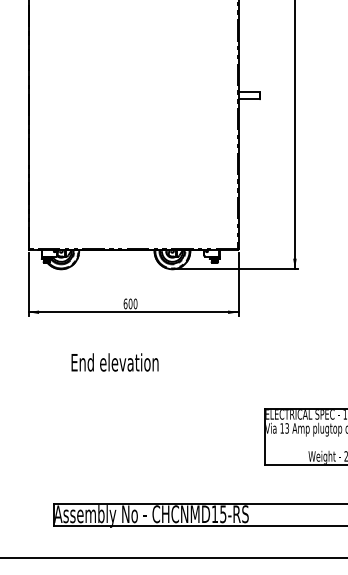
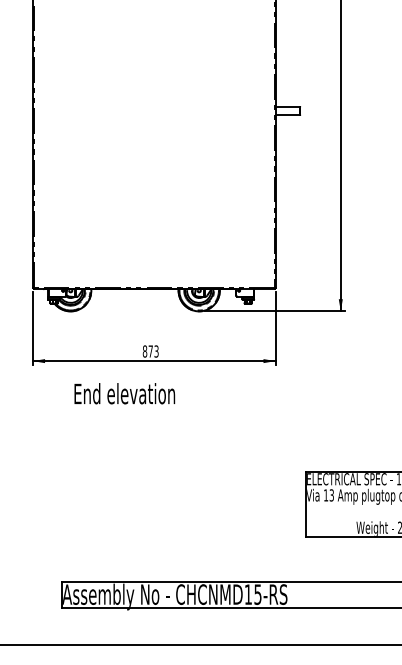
text: (130, 303) -> (150, 350), 600 -> 873
text: (114, 362) -> (124, 393), moved

